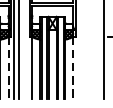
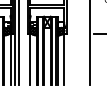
line: (8, 68) -> (10, 59), dashed -> solid
line: (73, 68) -> (64, 59), dashed -> solid

